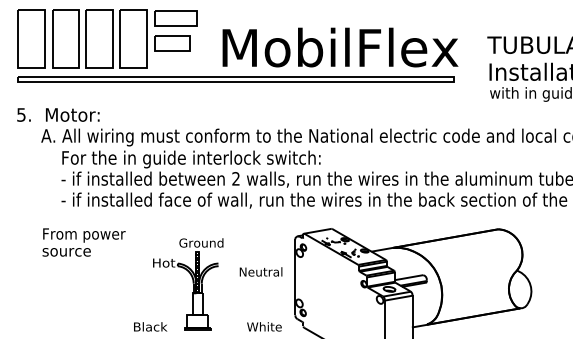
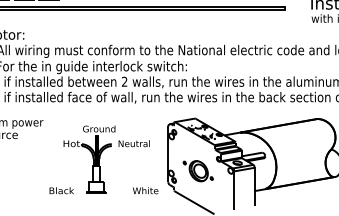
text: (260, 271) -> (133, 143), moved
part: (335, 299) -> (197, 170), added

